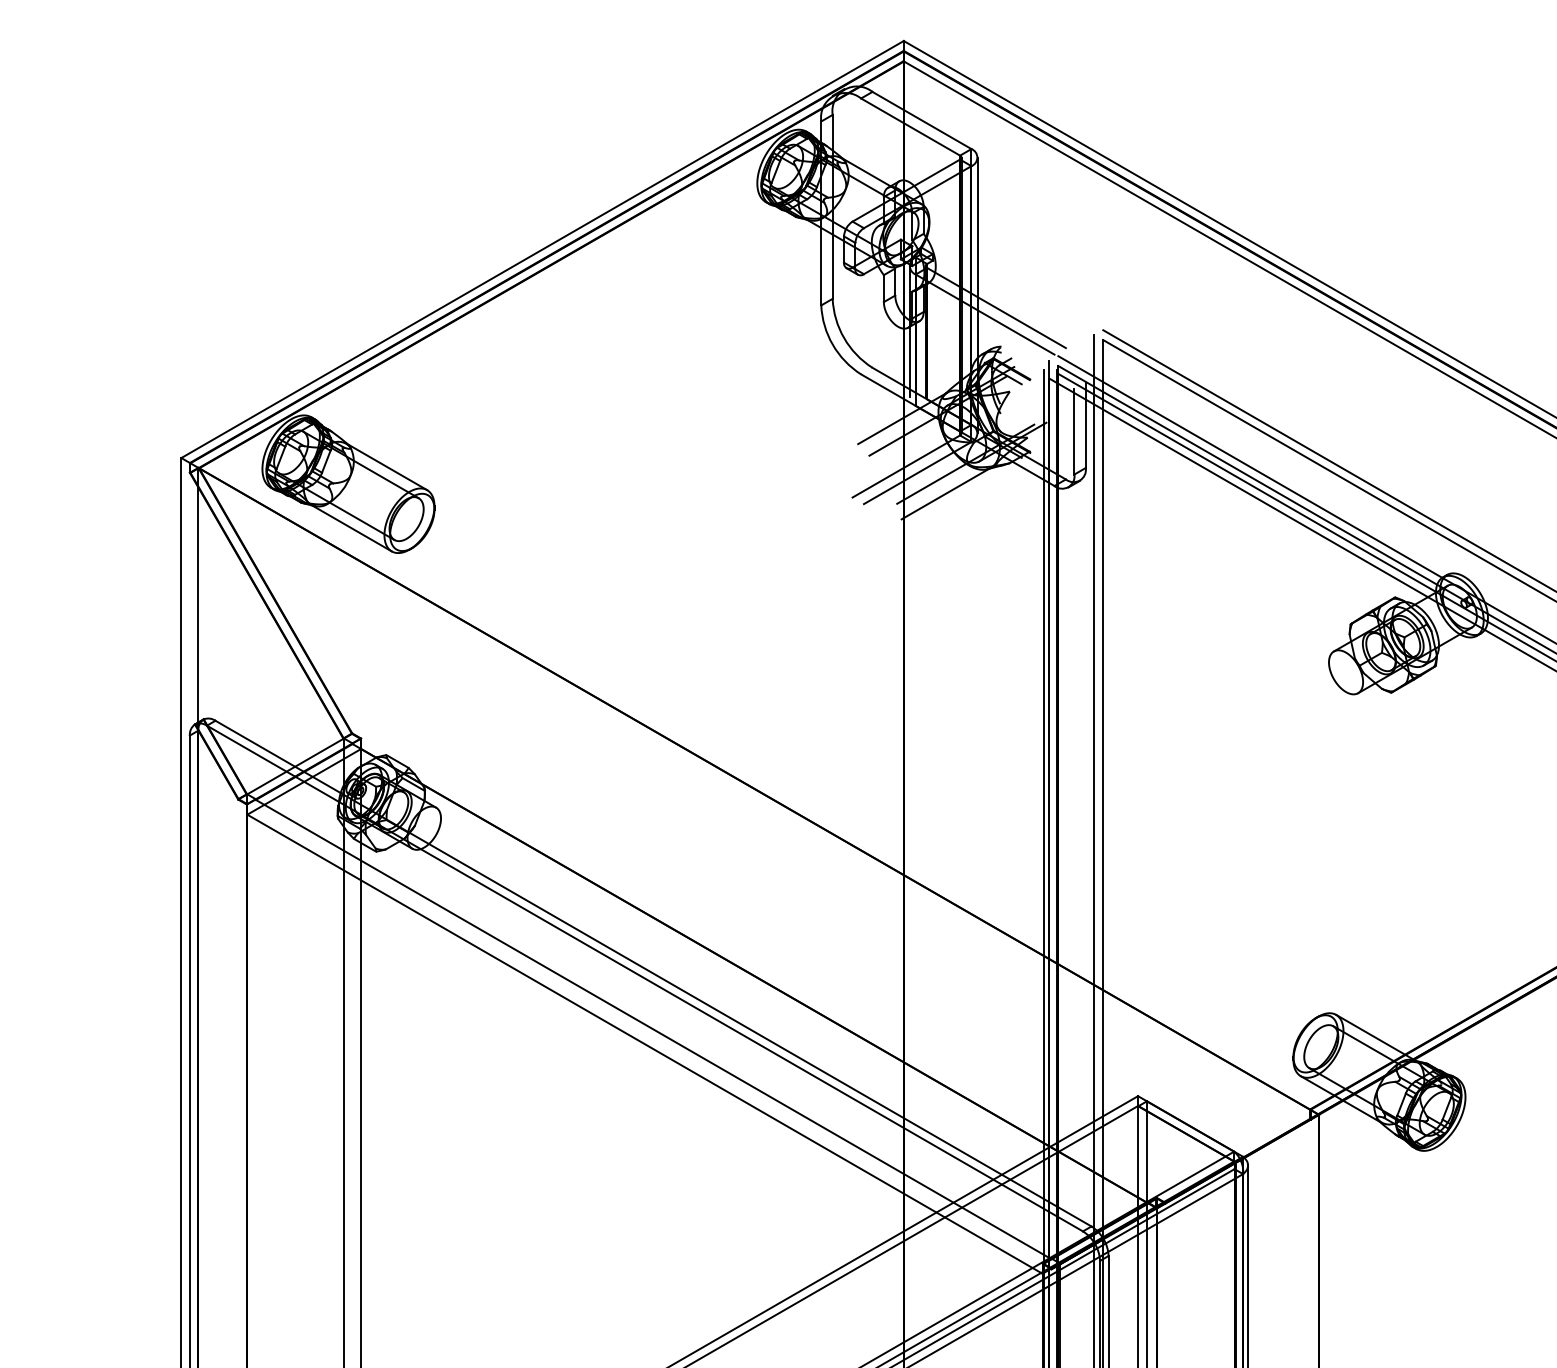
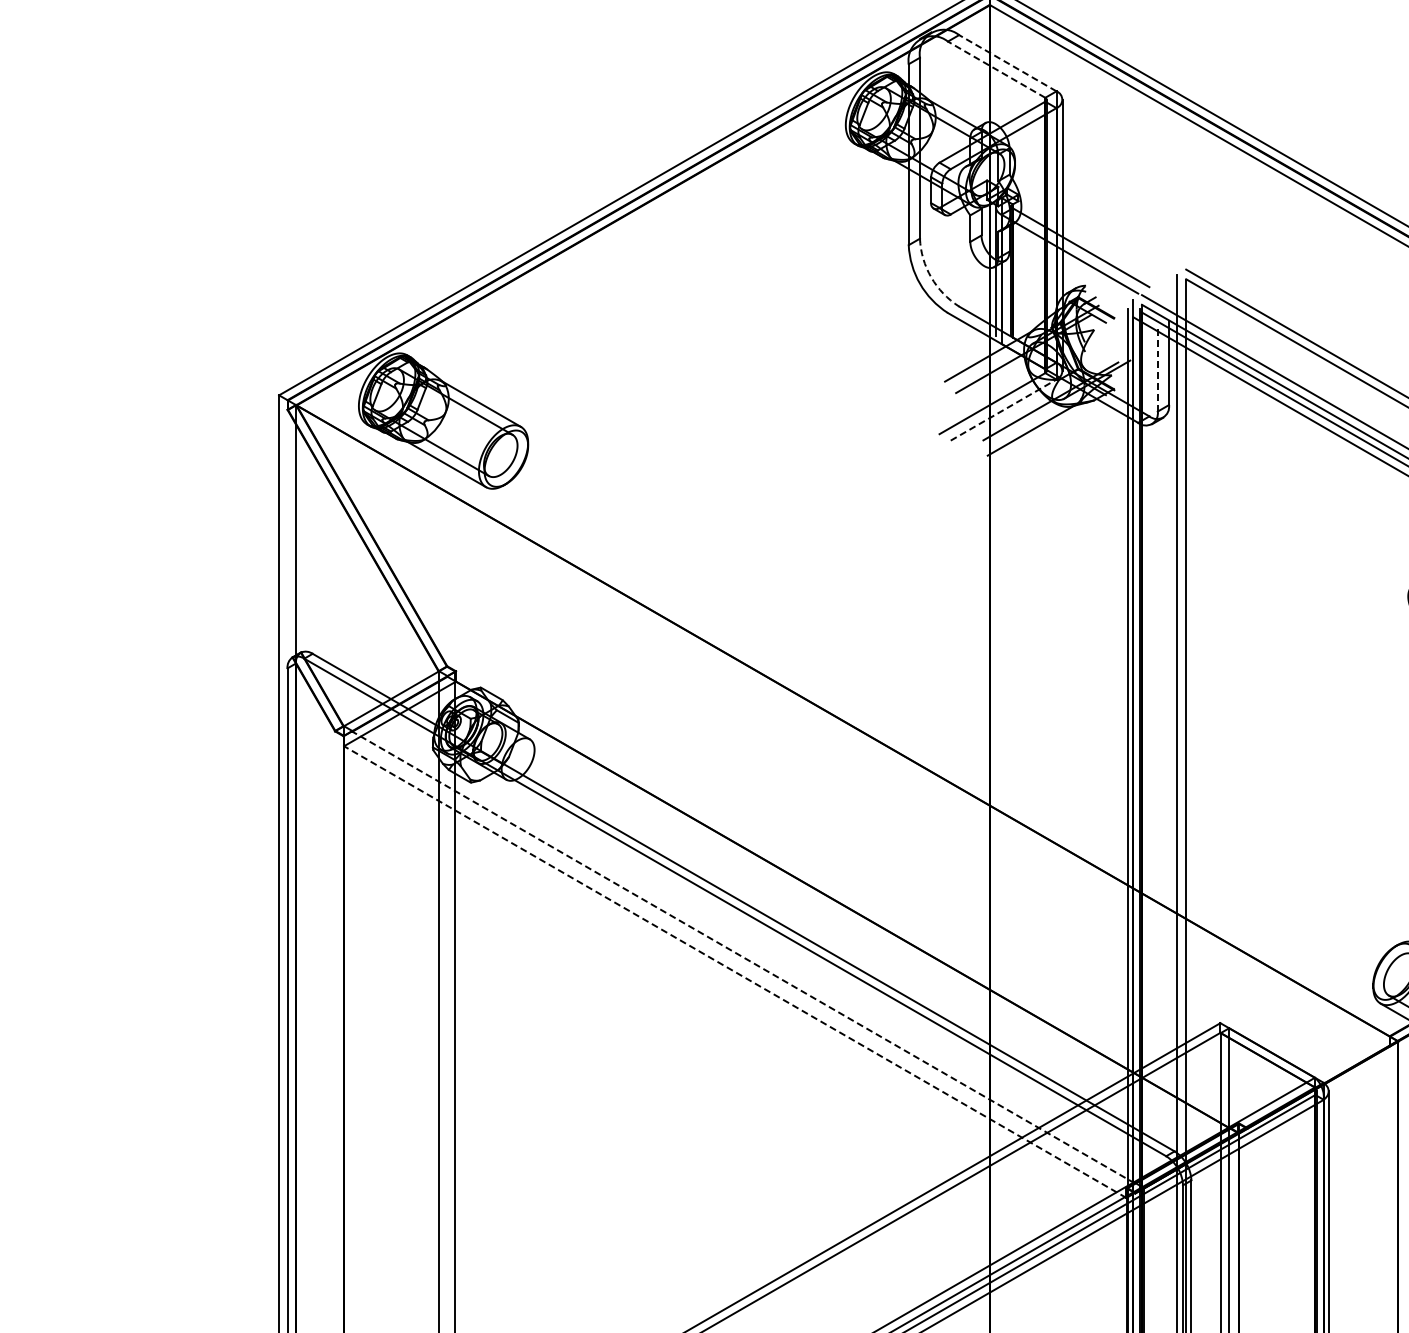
line: (921, 120) -> (1007, 63), solid -> dashed
line: (910, 126) -> (996, 69), solid -> dashed
arc: (844, 338) -> (931, 277), solid -> dashed
line: (1074, 431) -> (1157, 369), solid -> dashed
line: (918, 472) -> (1004, 409), solid -> dashed
line: (653, 1029) -> (743, 957), solid -> dashed
line: (644, 1043) -> (734, 971), solid -> dashed

